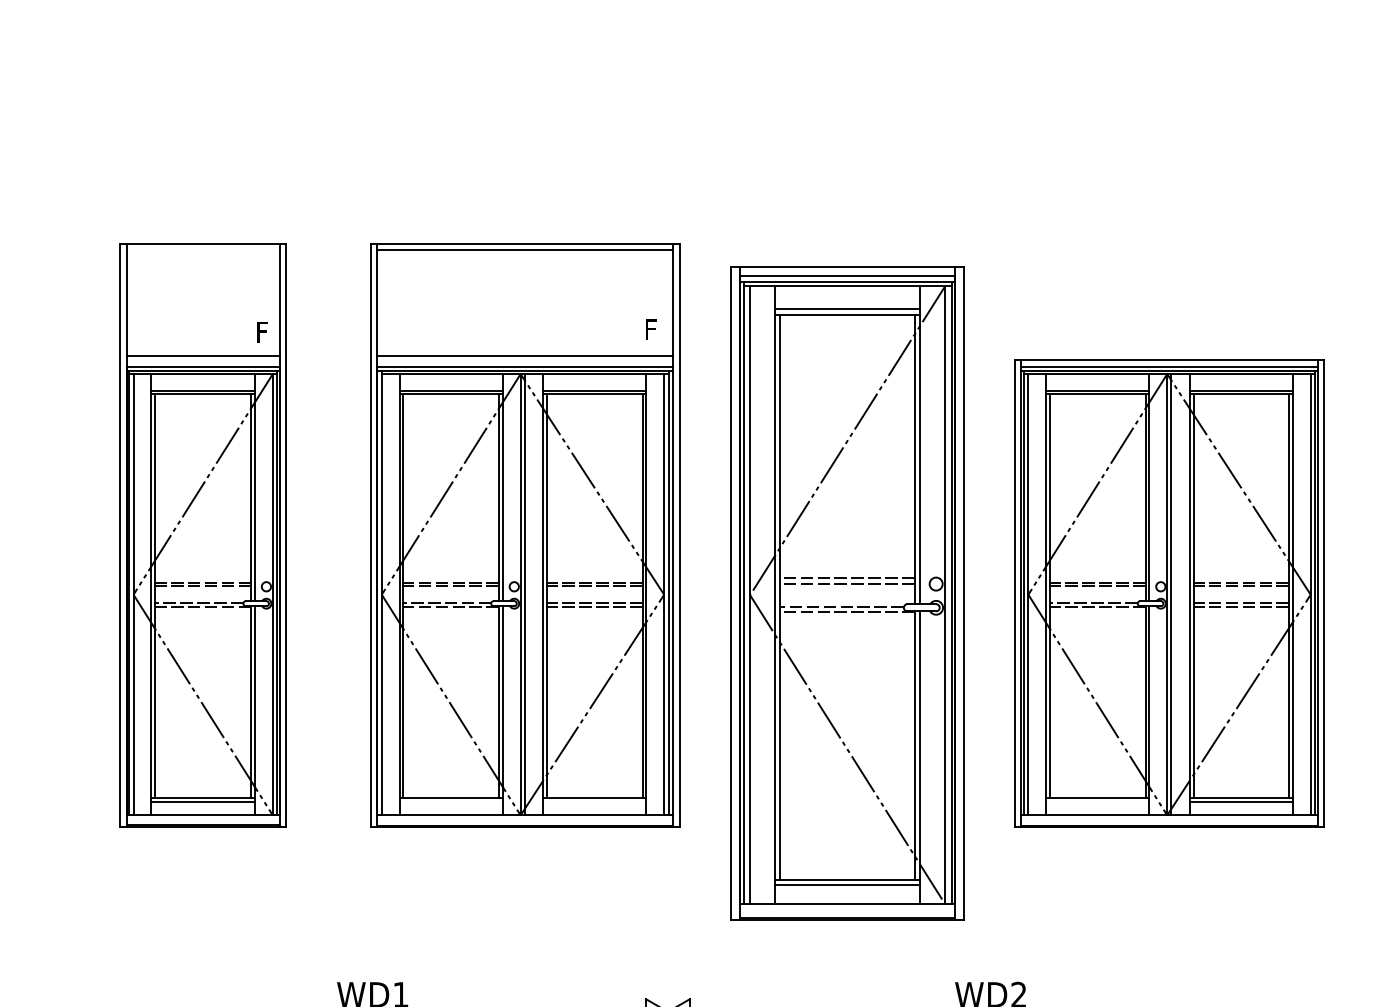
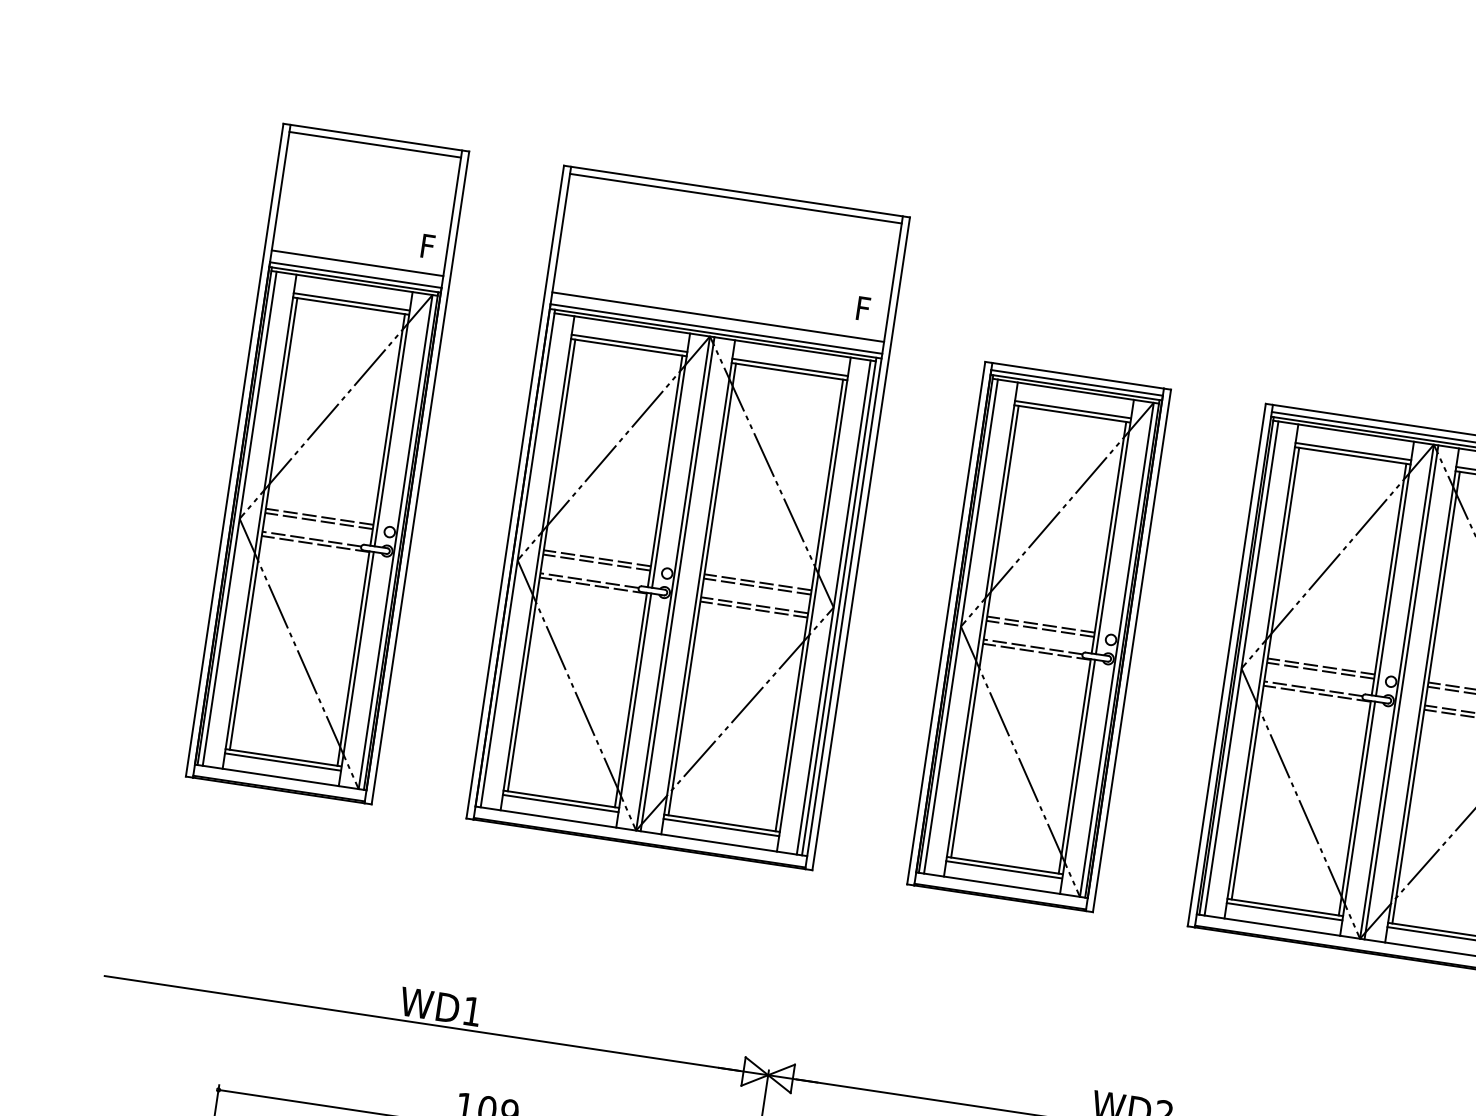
line: (202, 250) -> (374, 144), added
part: (846, 593) -> (1038, 636), size x0.71
line: (450, 801) -> (559, 803), added
line: (594, 801) -> (721, 827), added
line: (1097, 801) -> (1284, 911), added

